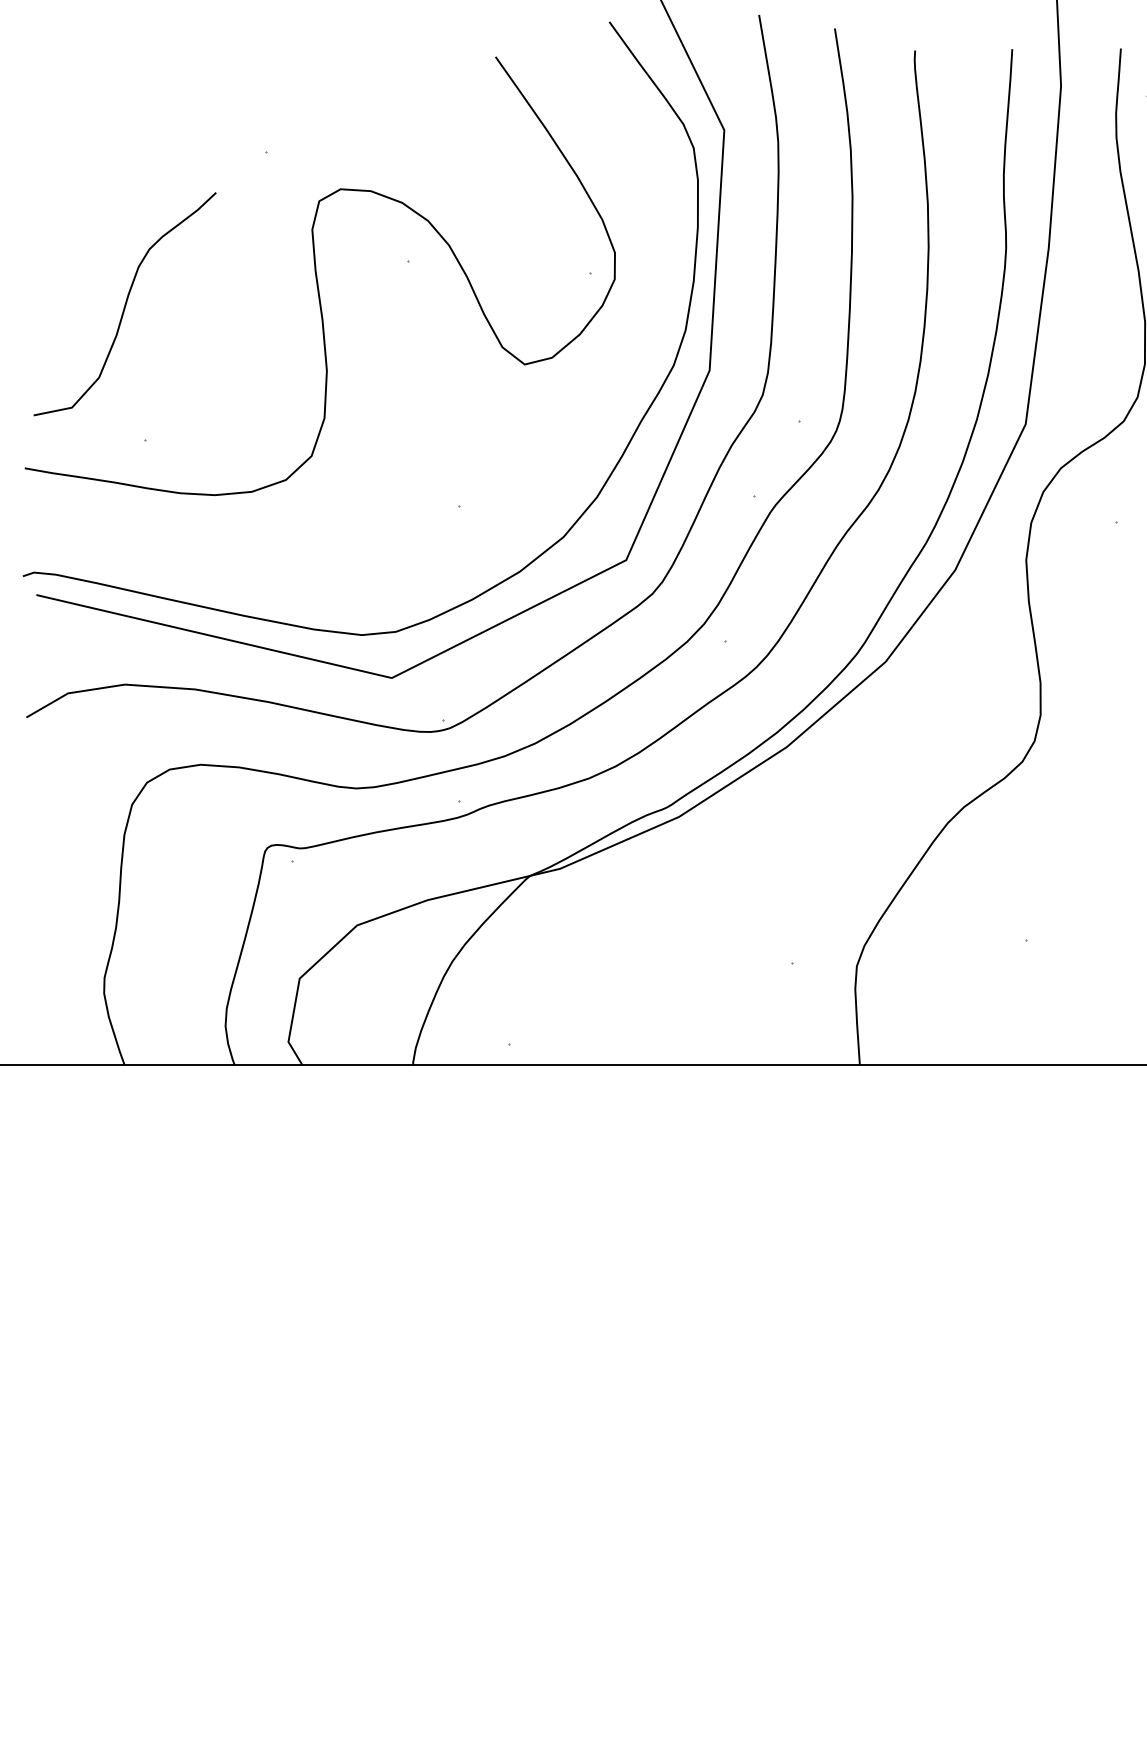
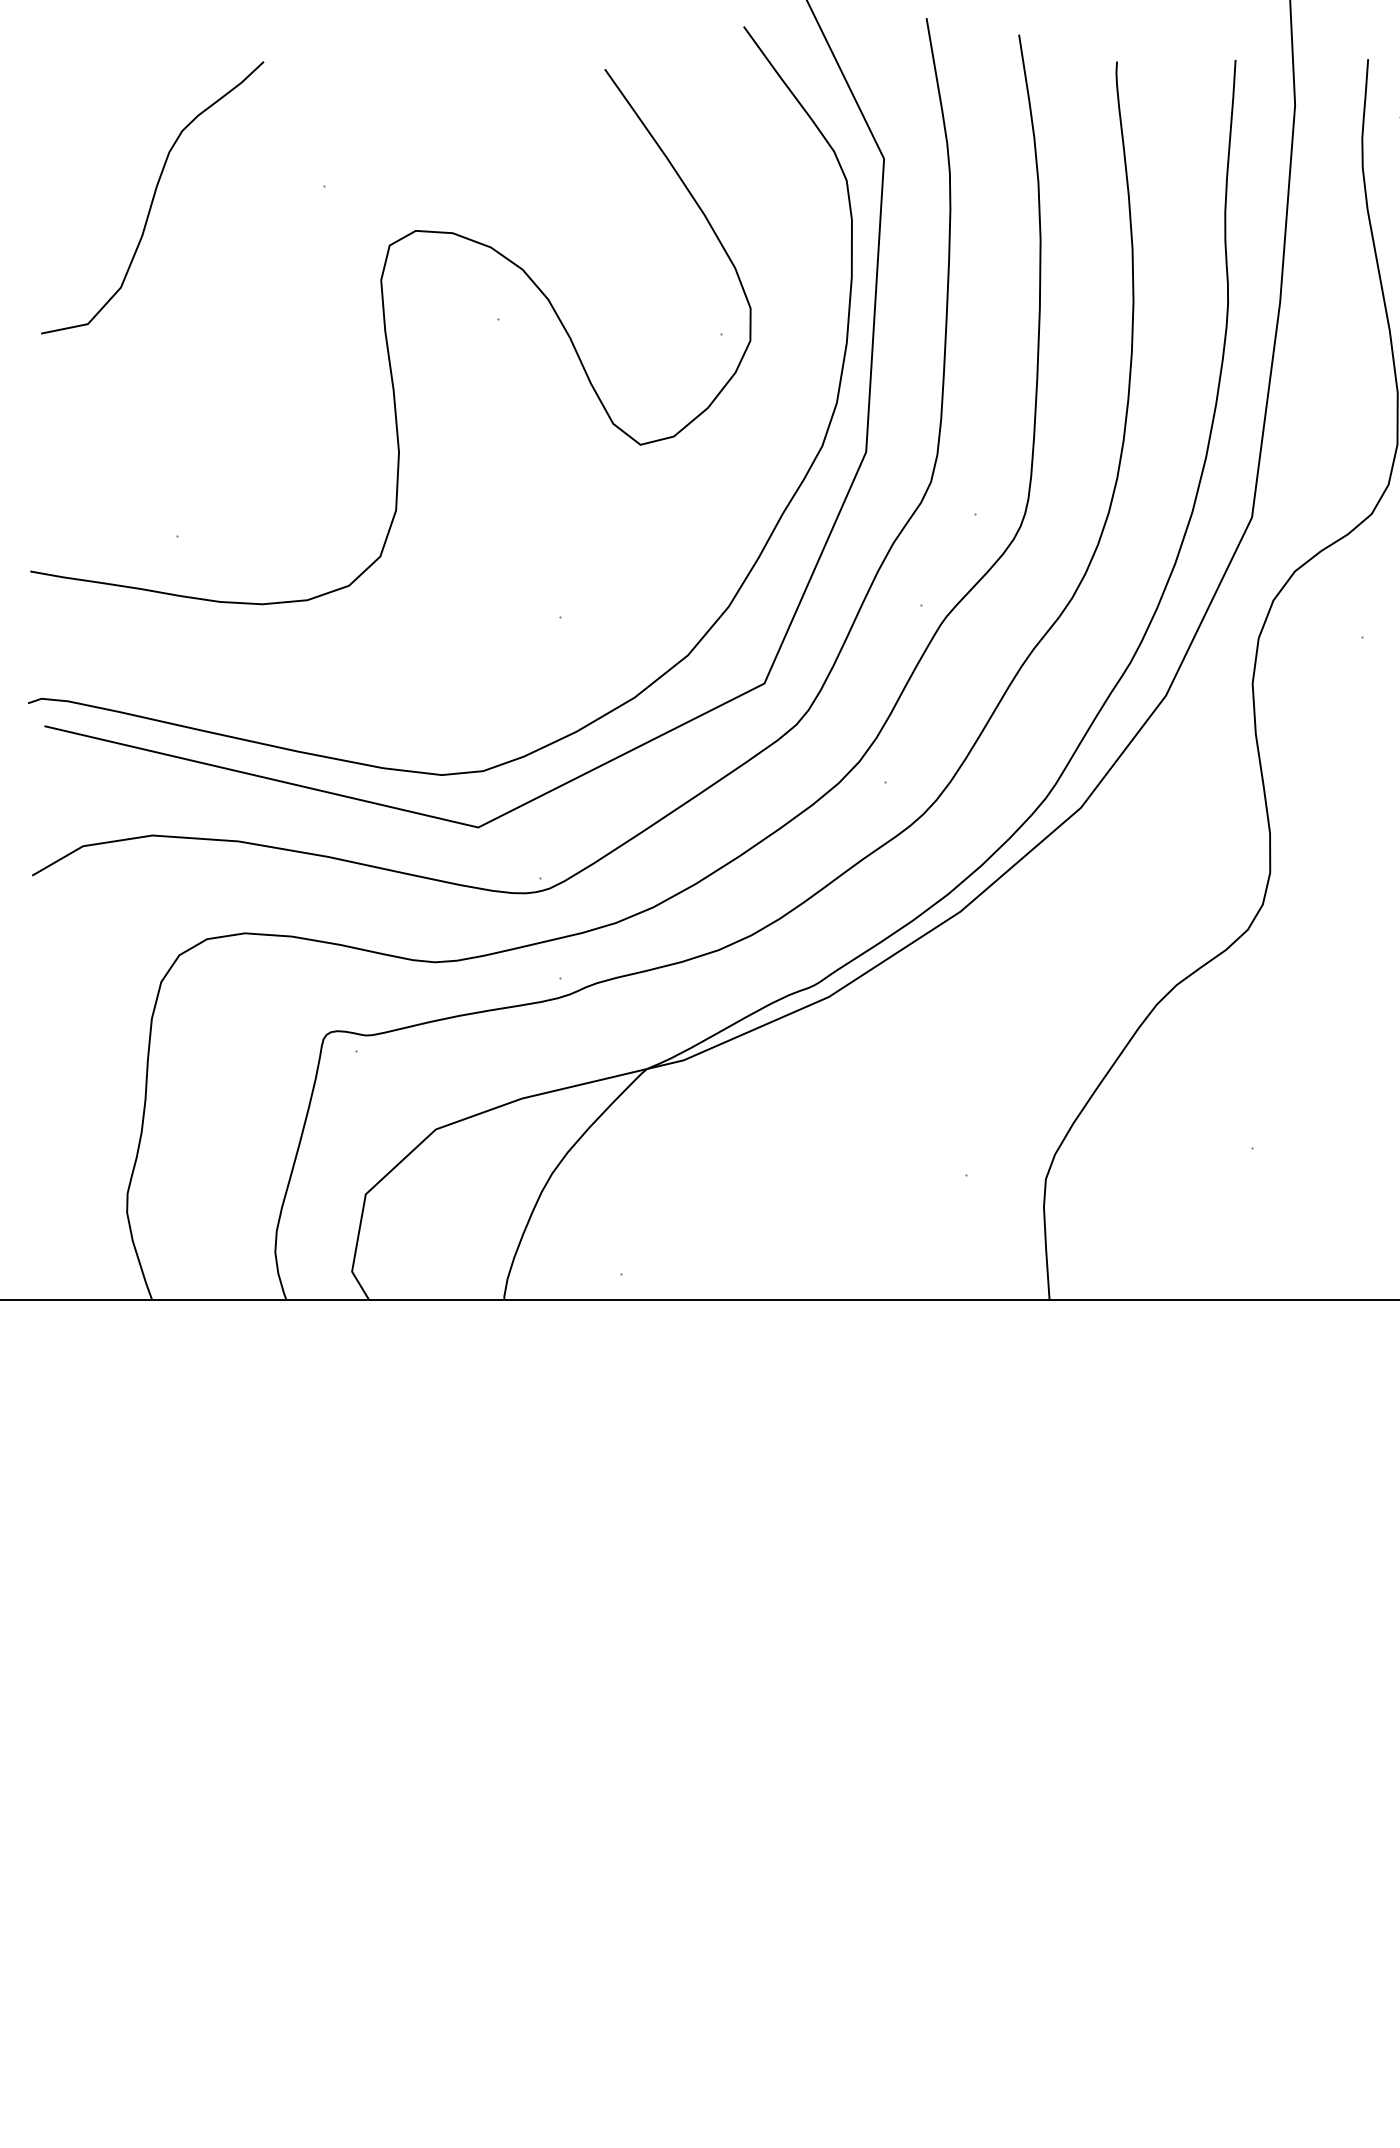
curve: (124, 304) -> (151, 198), moved

